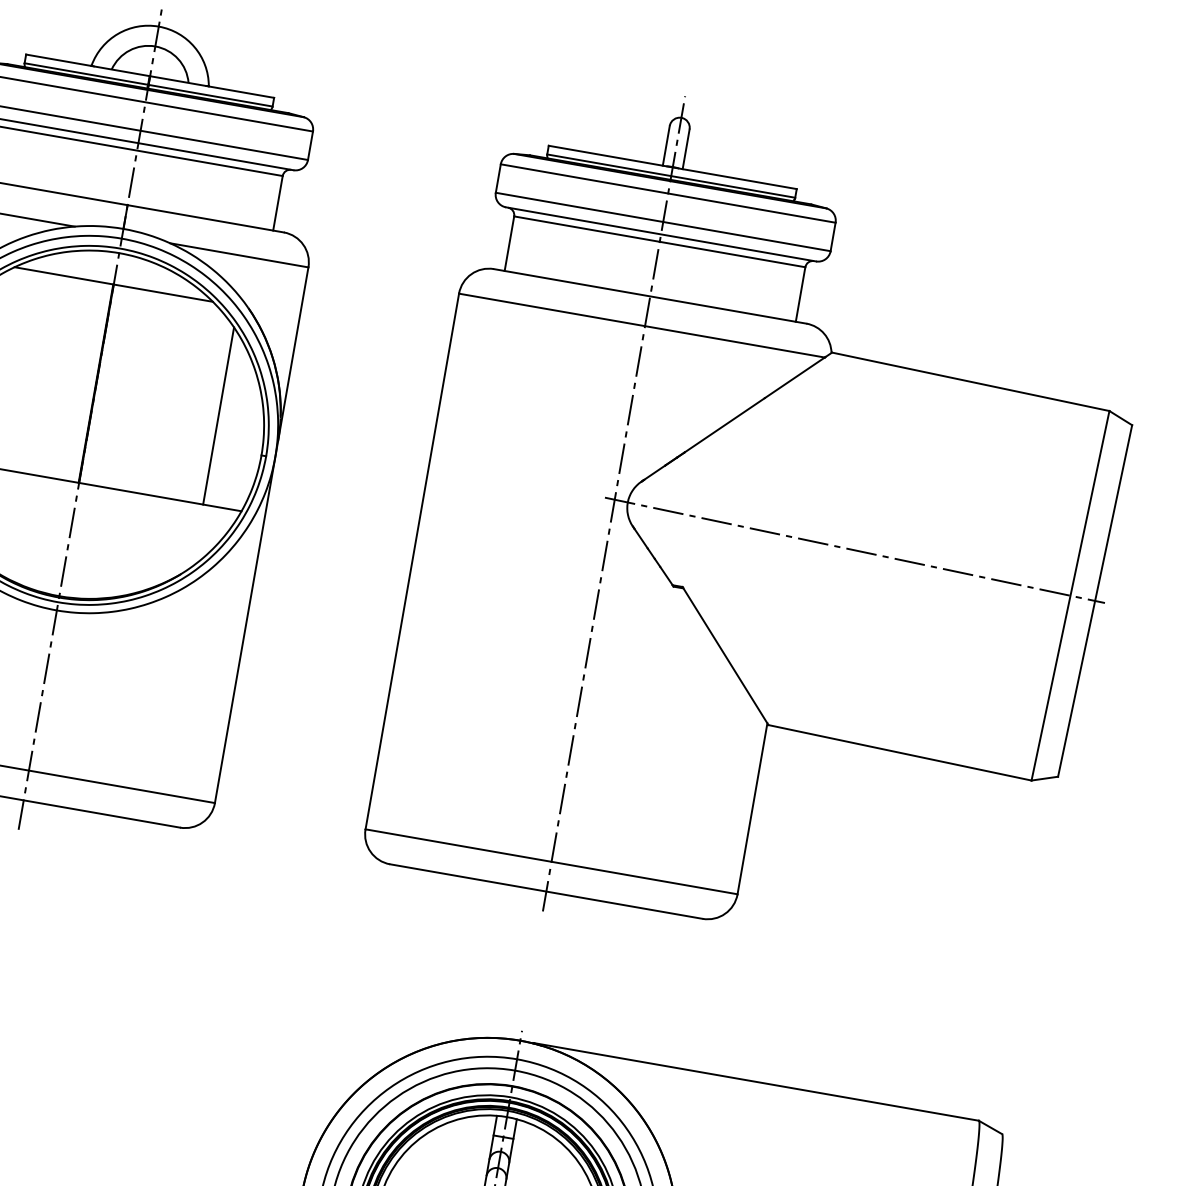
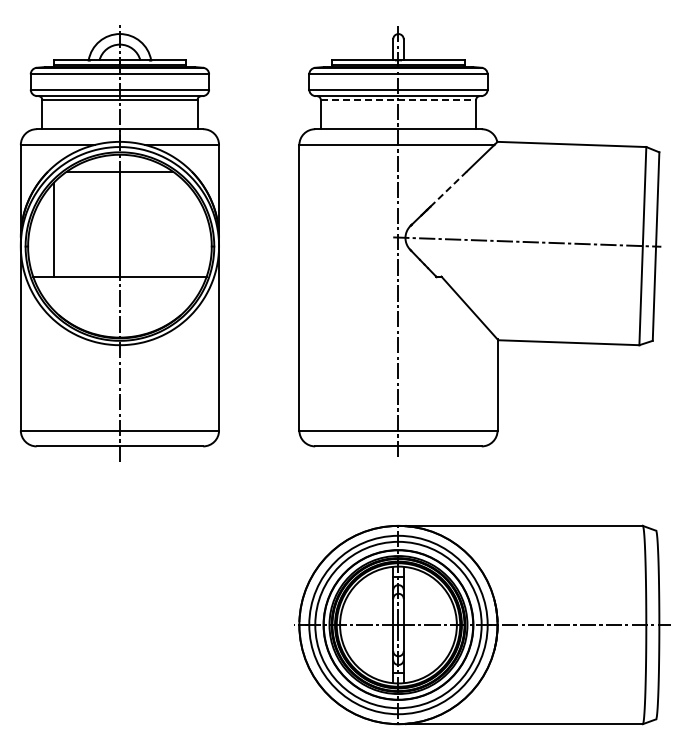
line: (659, 242) -> (398, 100), solid -> dashed
line: (219, 415) -> (186, 229), removed
line: (724, 425) -> (448, 189), solid -> dashed

